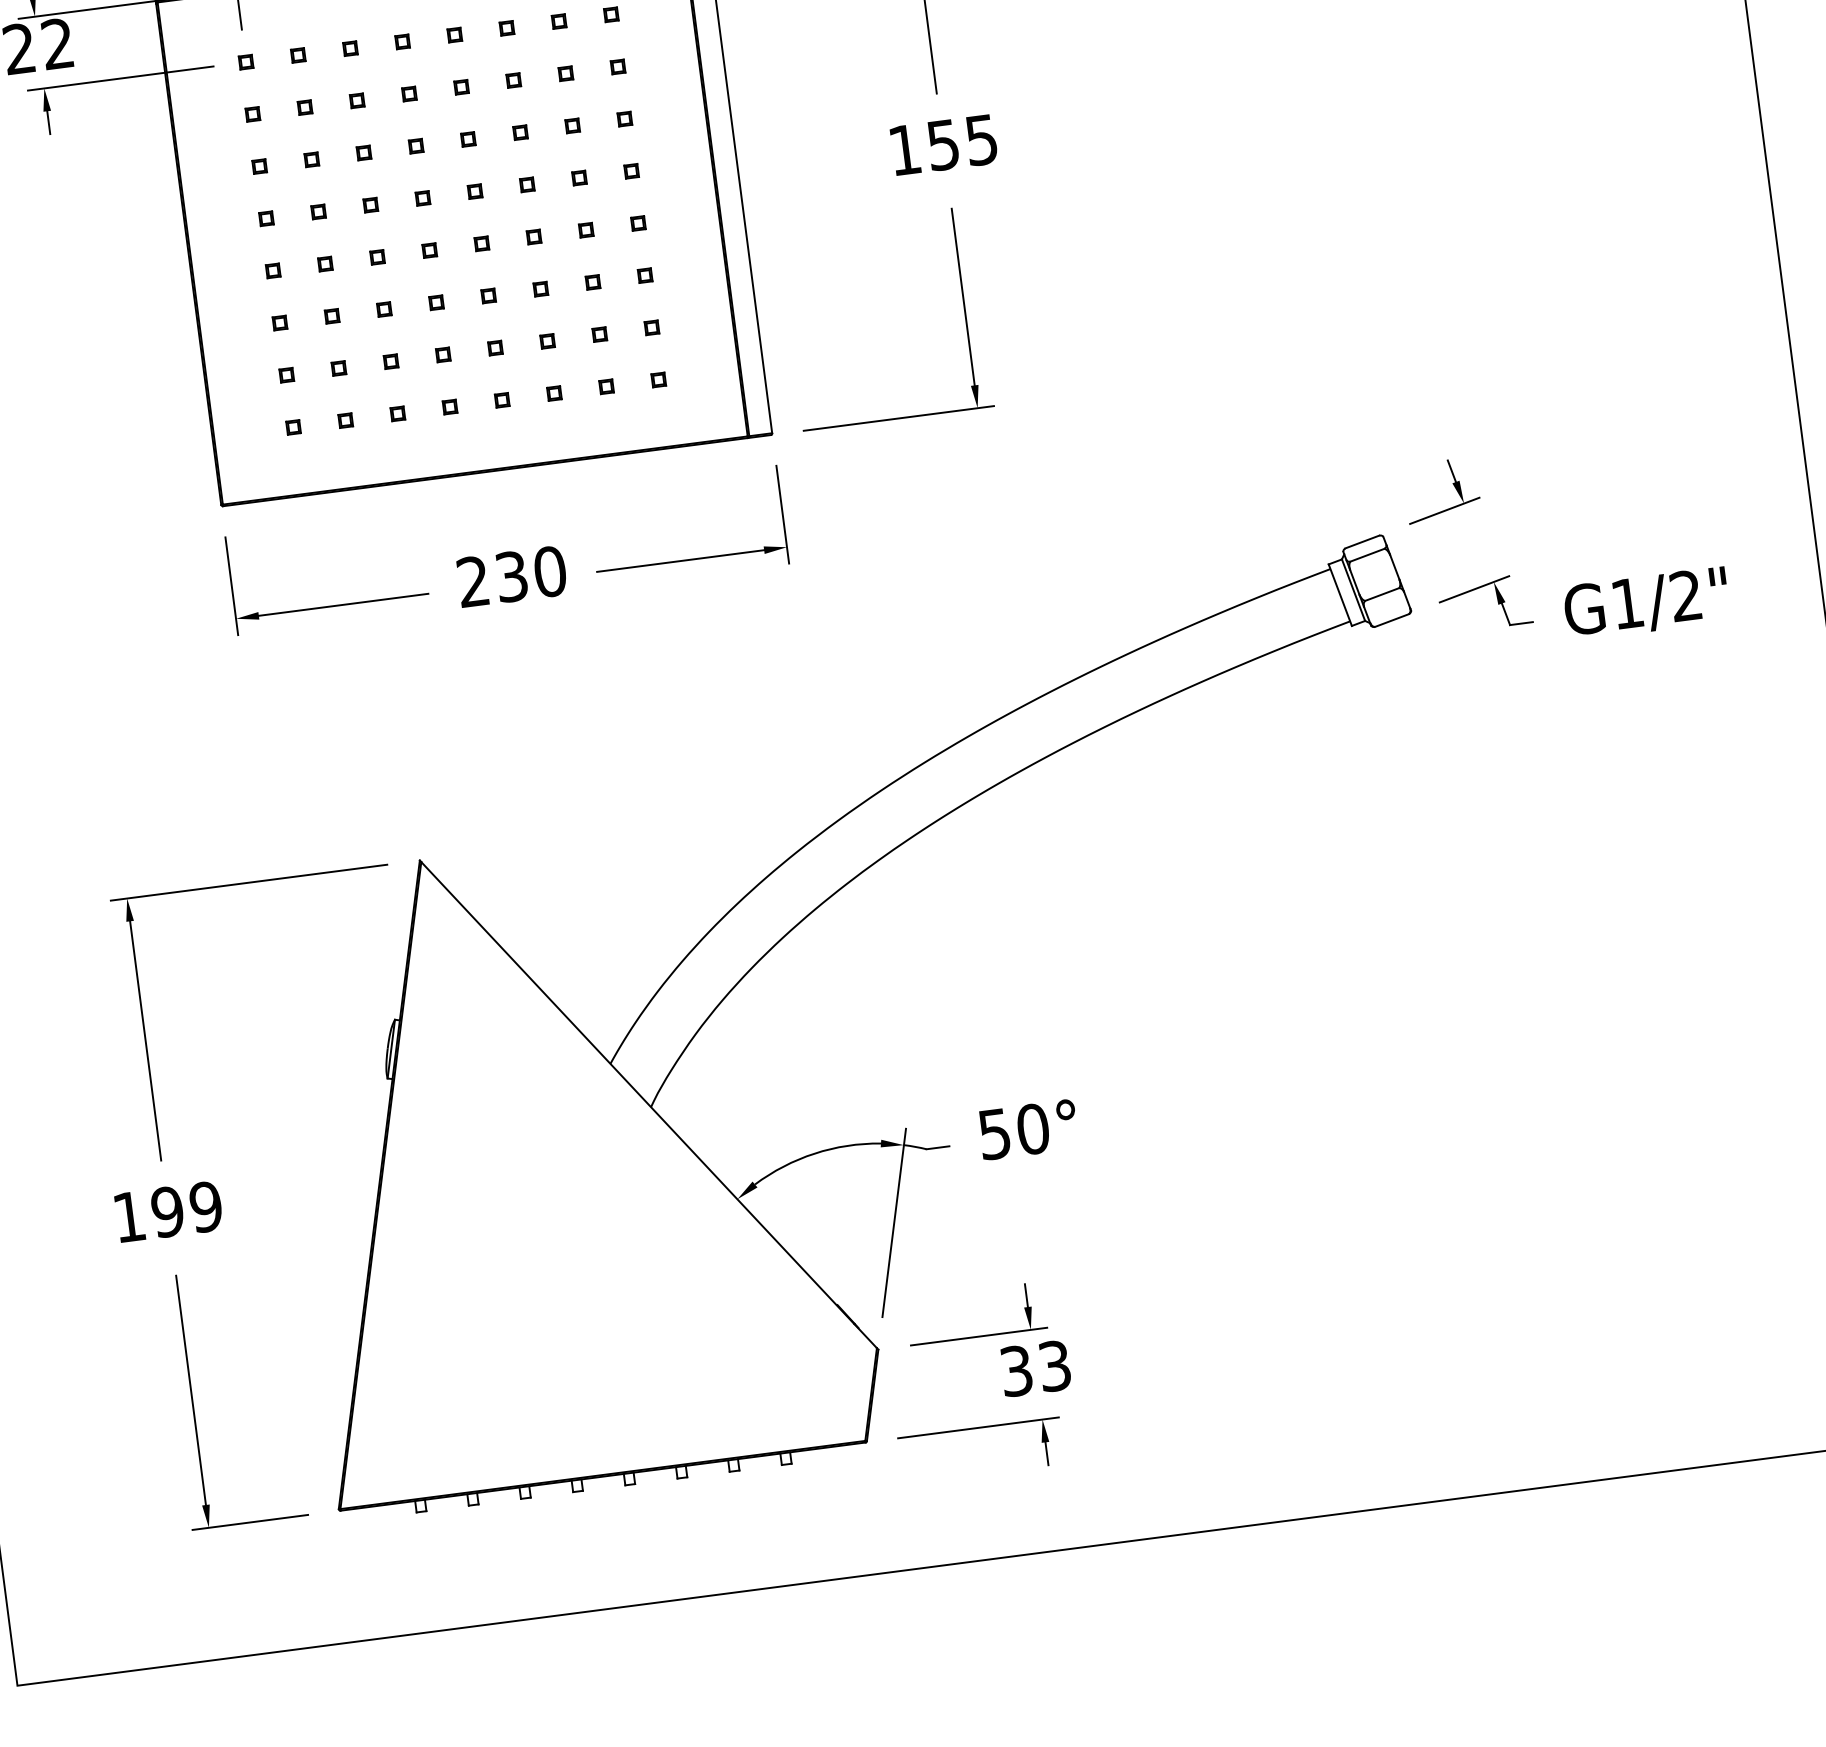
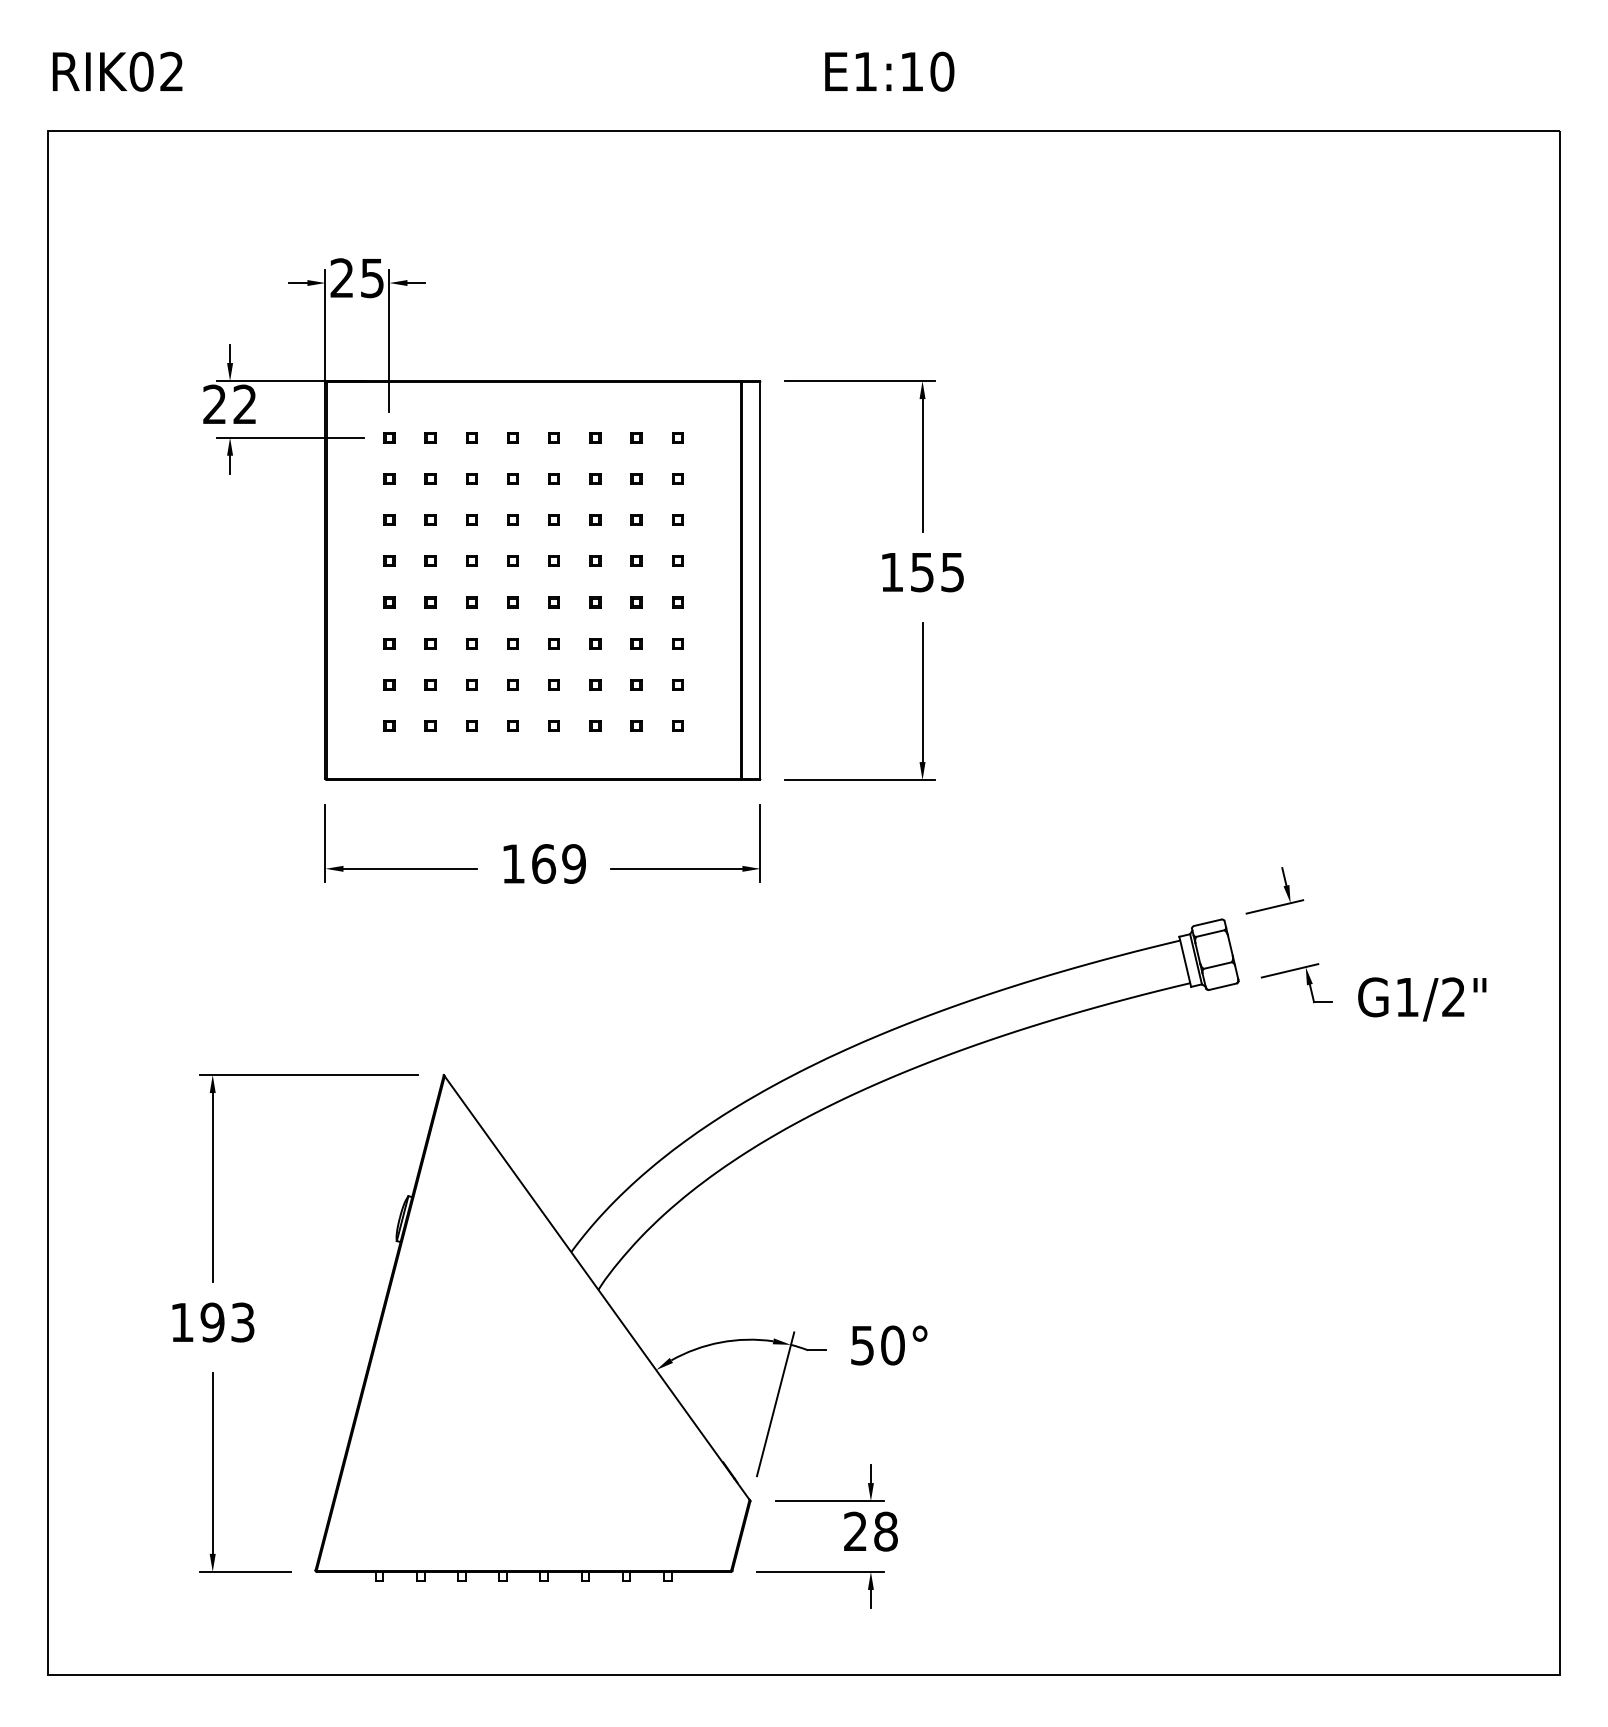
text: (512, 576) -> (544, 863), 230 -> 169
text: (205, 1207) -> (242, 1322), 199 -> 193
text: (1035, 1368) -> (870, 1531), 33 -> 28

